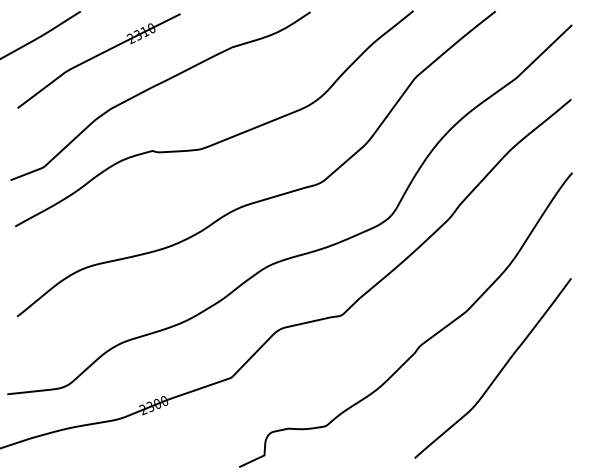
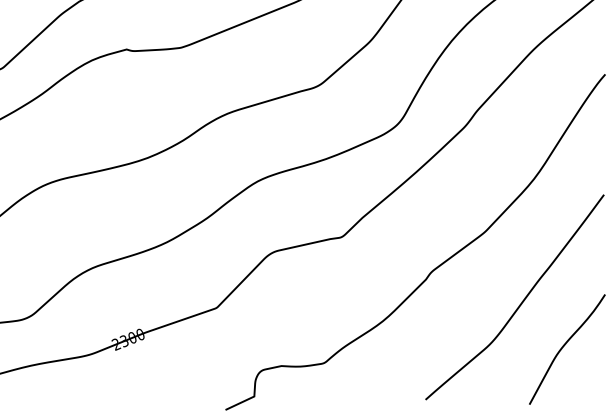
curve: (536, 411) -> (564, 346), added

